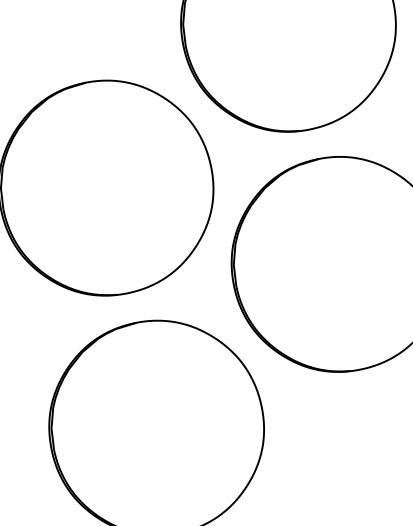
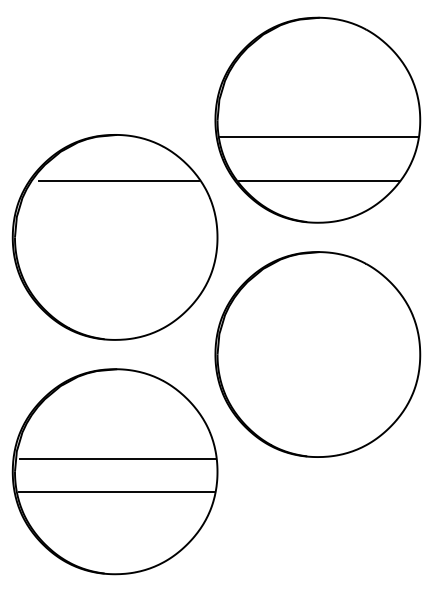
line: (292, 41) -> (318, 137), added
line: (303, 86) -> (319, 181), added
line: (97, 130) -> (118, 181), added
line: (157, 414) -> (118, 459), added
line: (162, 449) -> (116, 492), added

